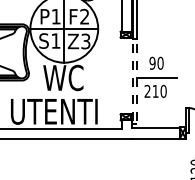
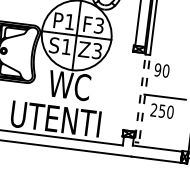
text: (84, 16) -> (98, 25), F2 -> F3
text: (156, 62) -> (162, 69), moved
text: (155, 91) -> (162, 111), 210 -> 250

